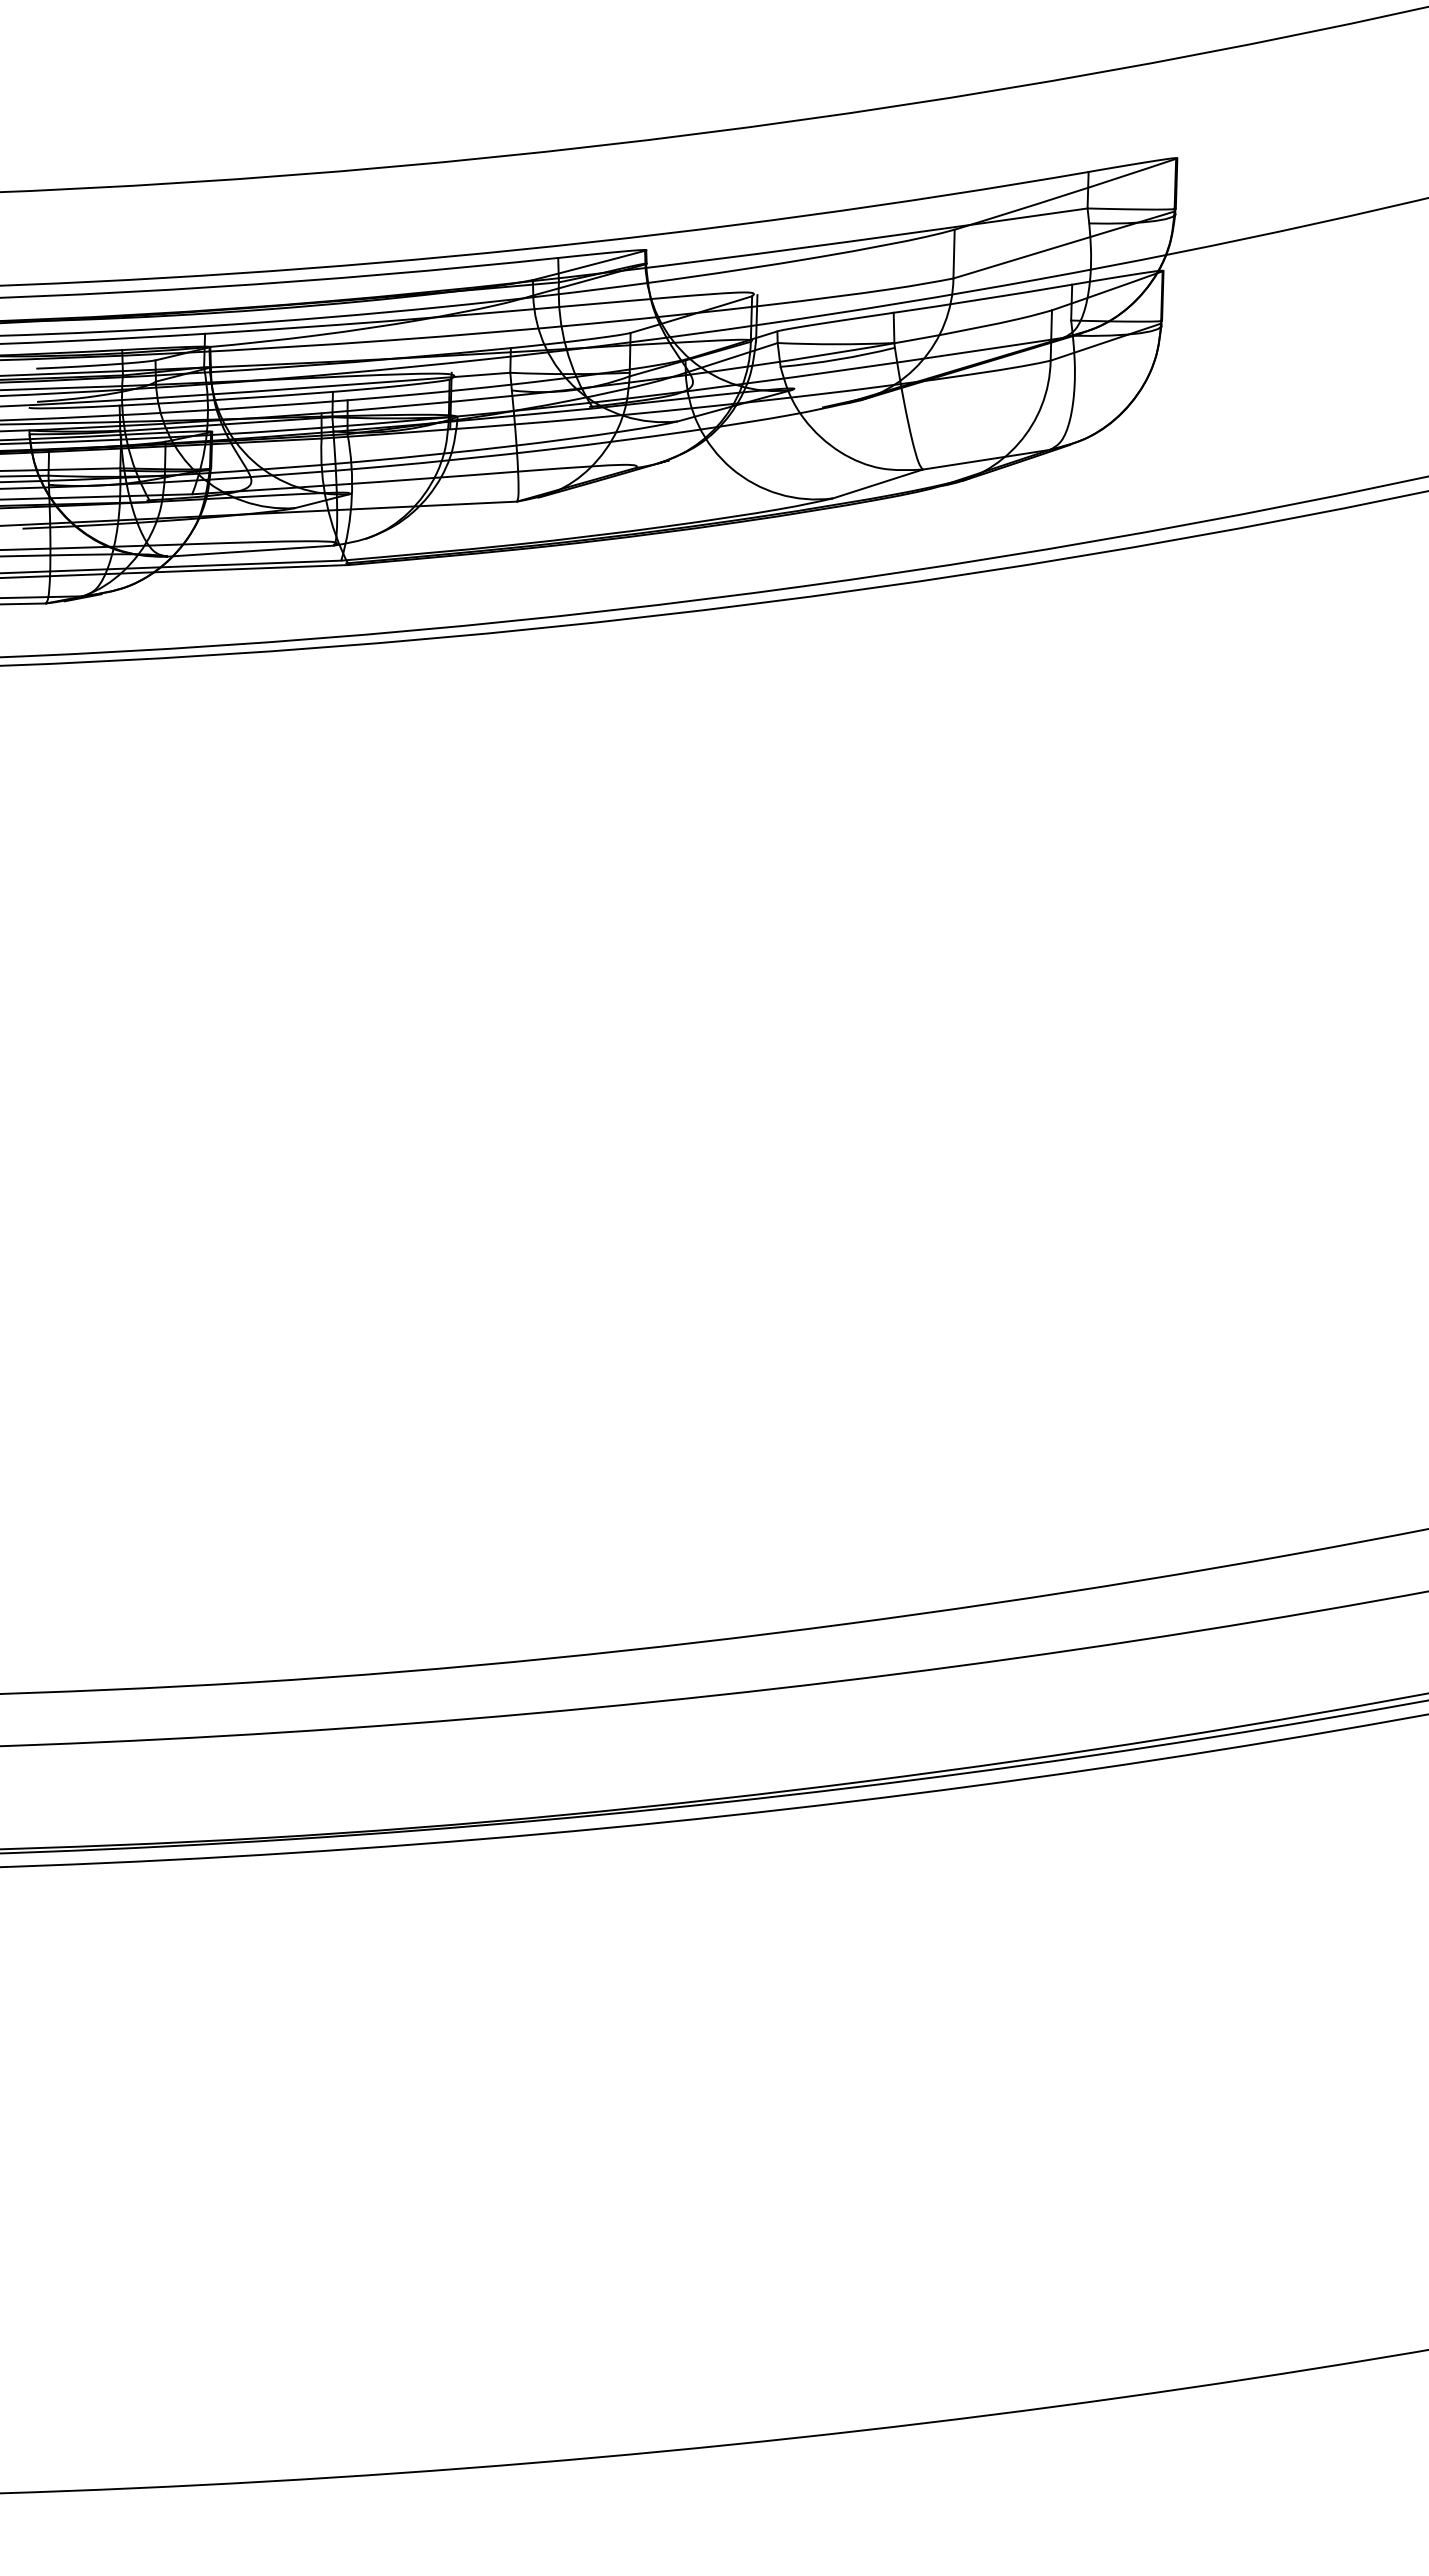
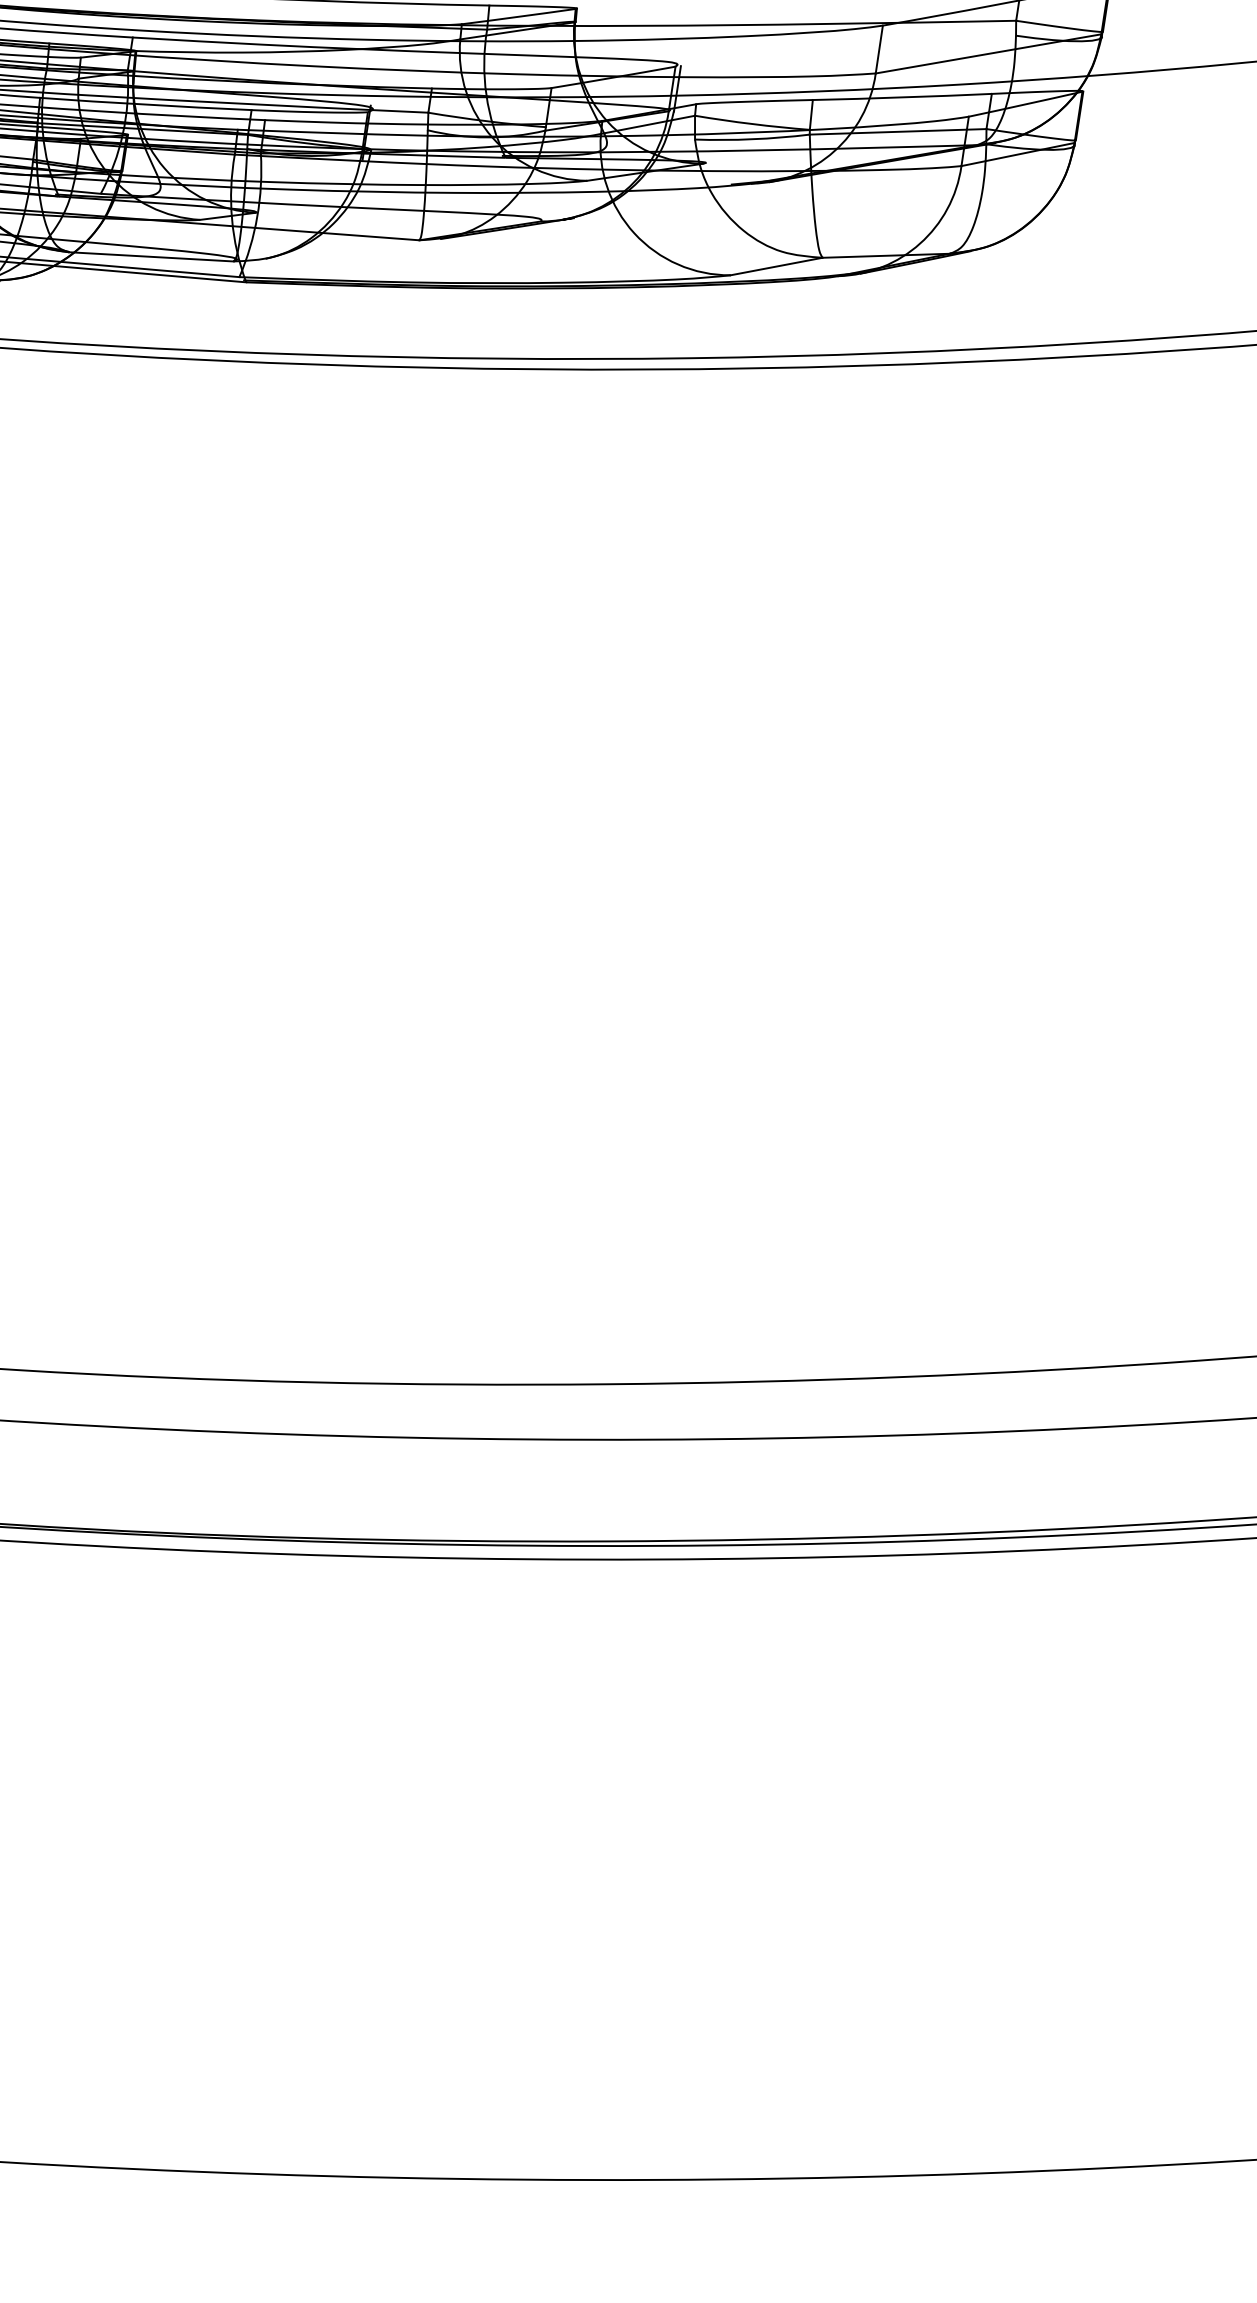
line: (982, 333) -> (897, 131), added

